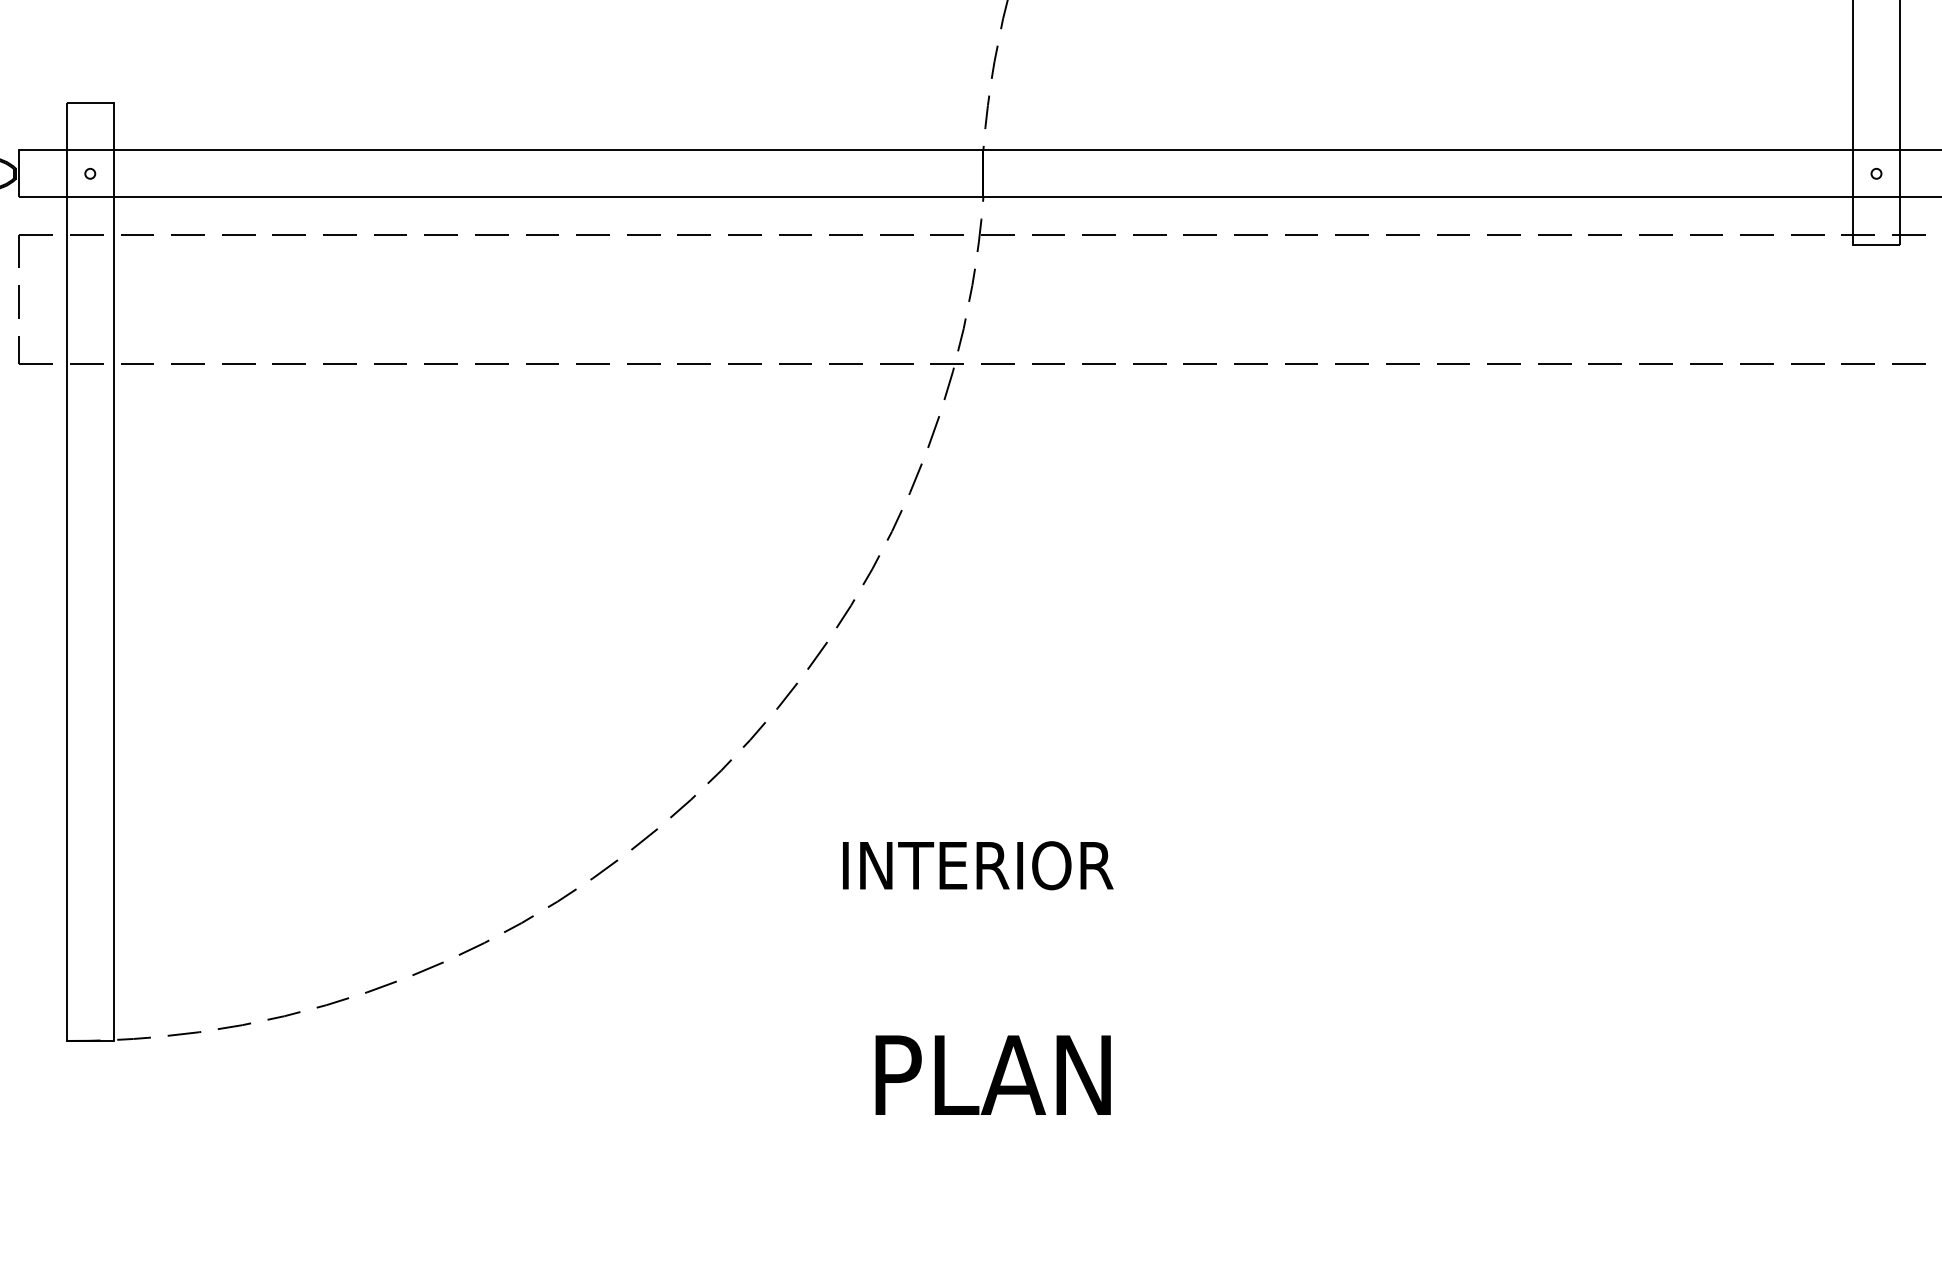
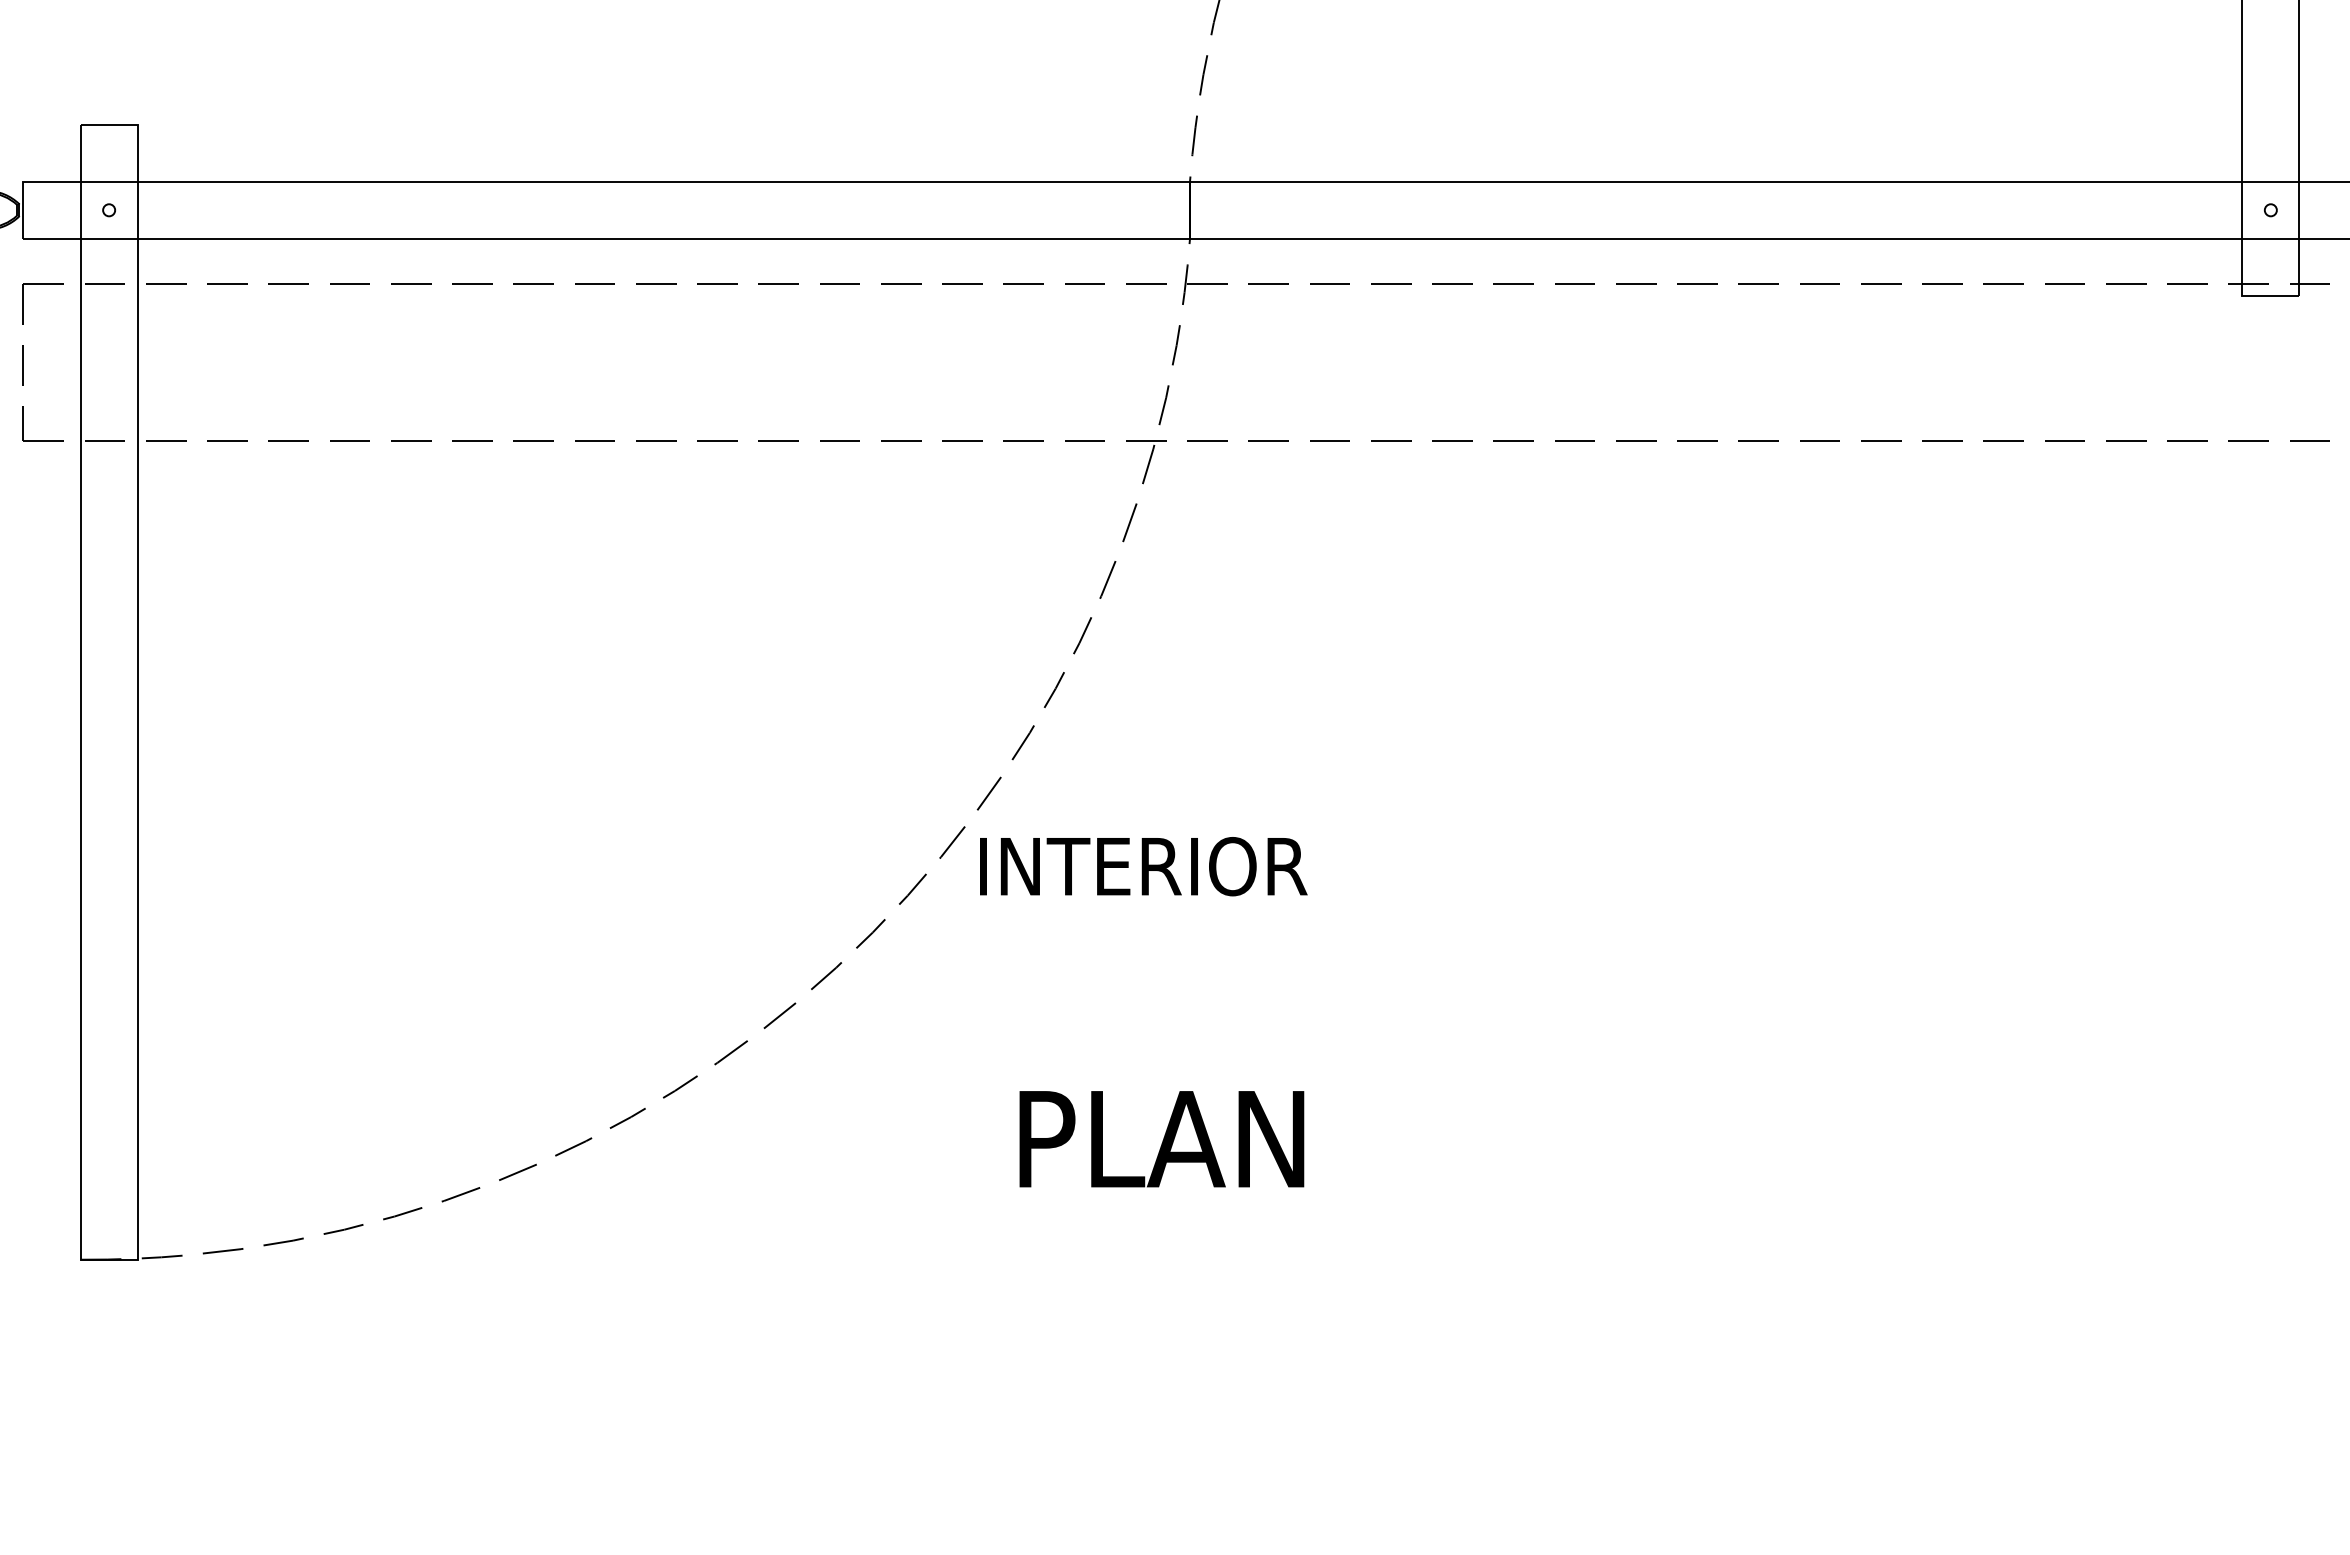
text: (978, 865) -> (1143, 866), moved
text: (992, 1075) -> (1161, 1139), moved

